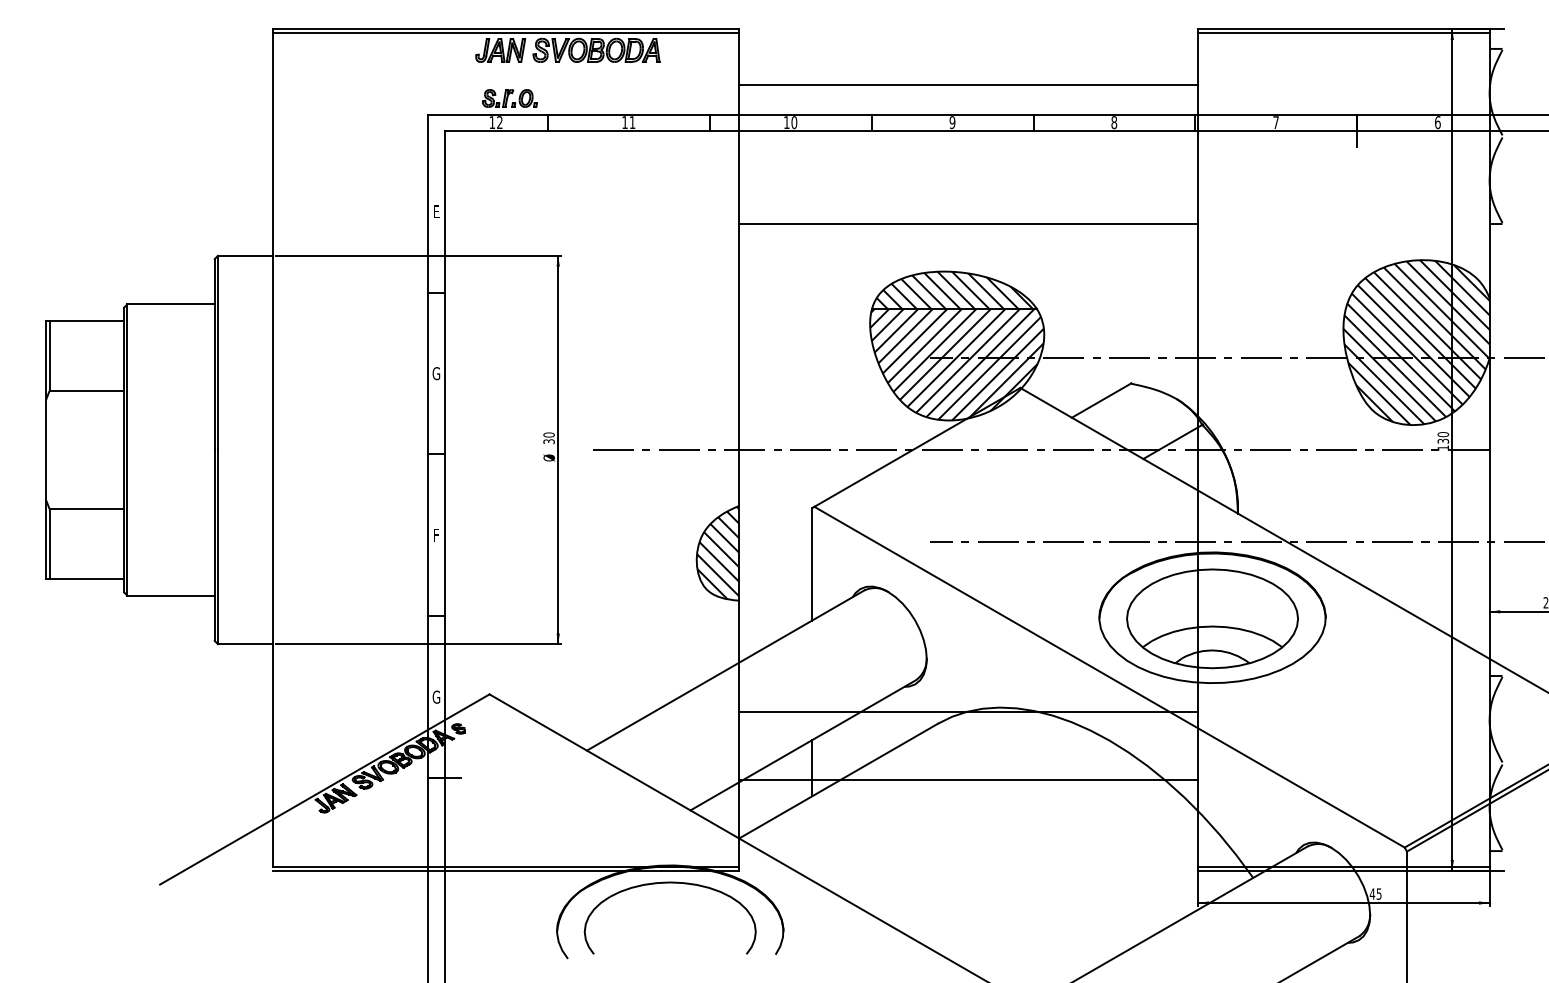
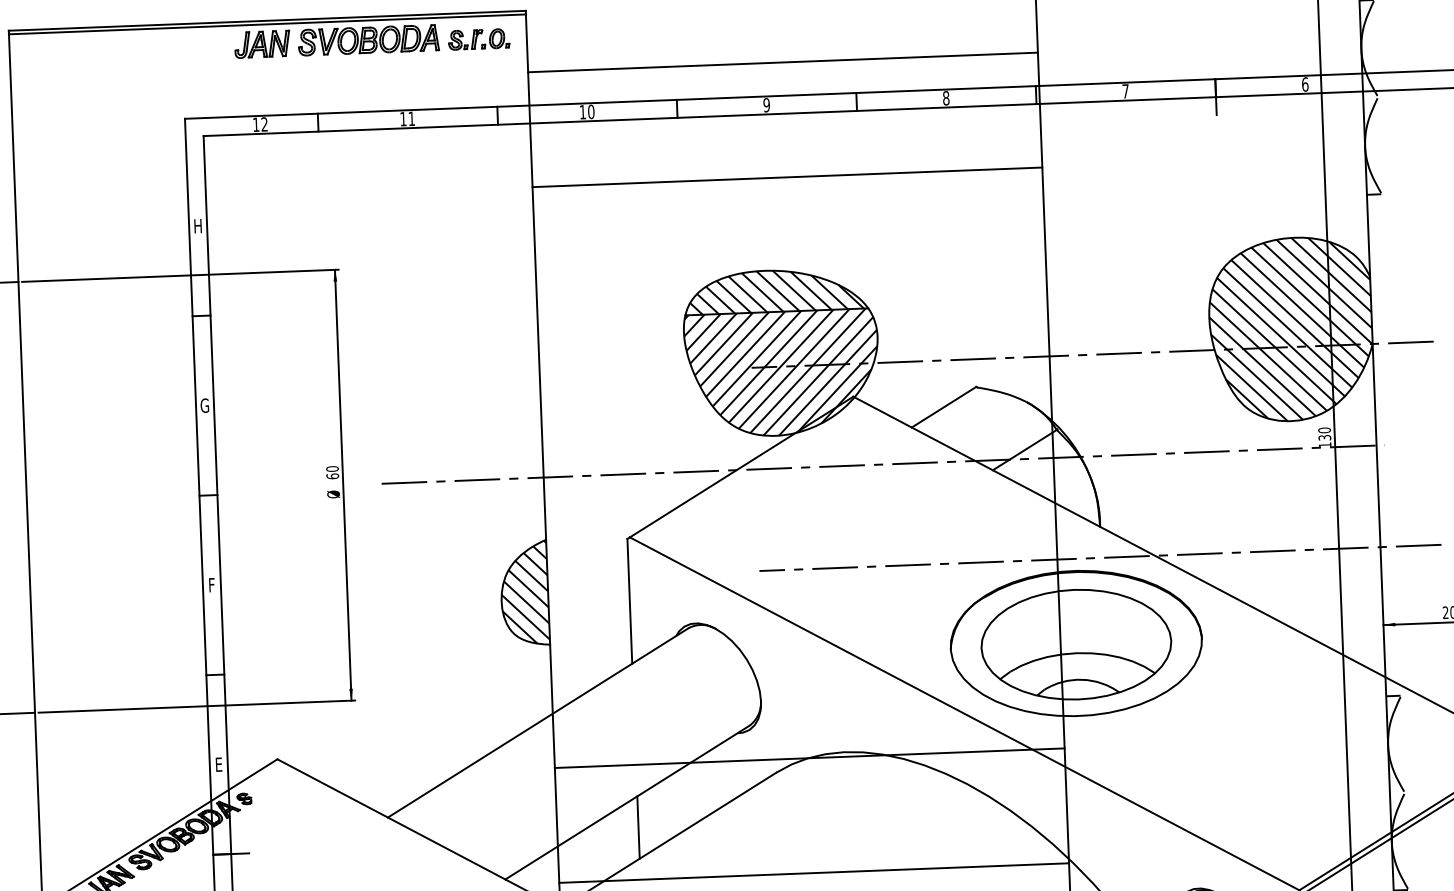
part: (509, 98) -> (478, 39), moved
text: (436, 211) -> (198, 225), E -> H
line: (968, 224) -> (787, 177), moved
text: (548, 441) -> (332, 476), 30 -> 60
text: (436, 696) -> (218, 763), G -> E
line: (968, 780) -> (814, 873), moved

